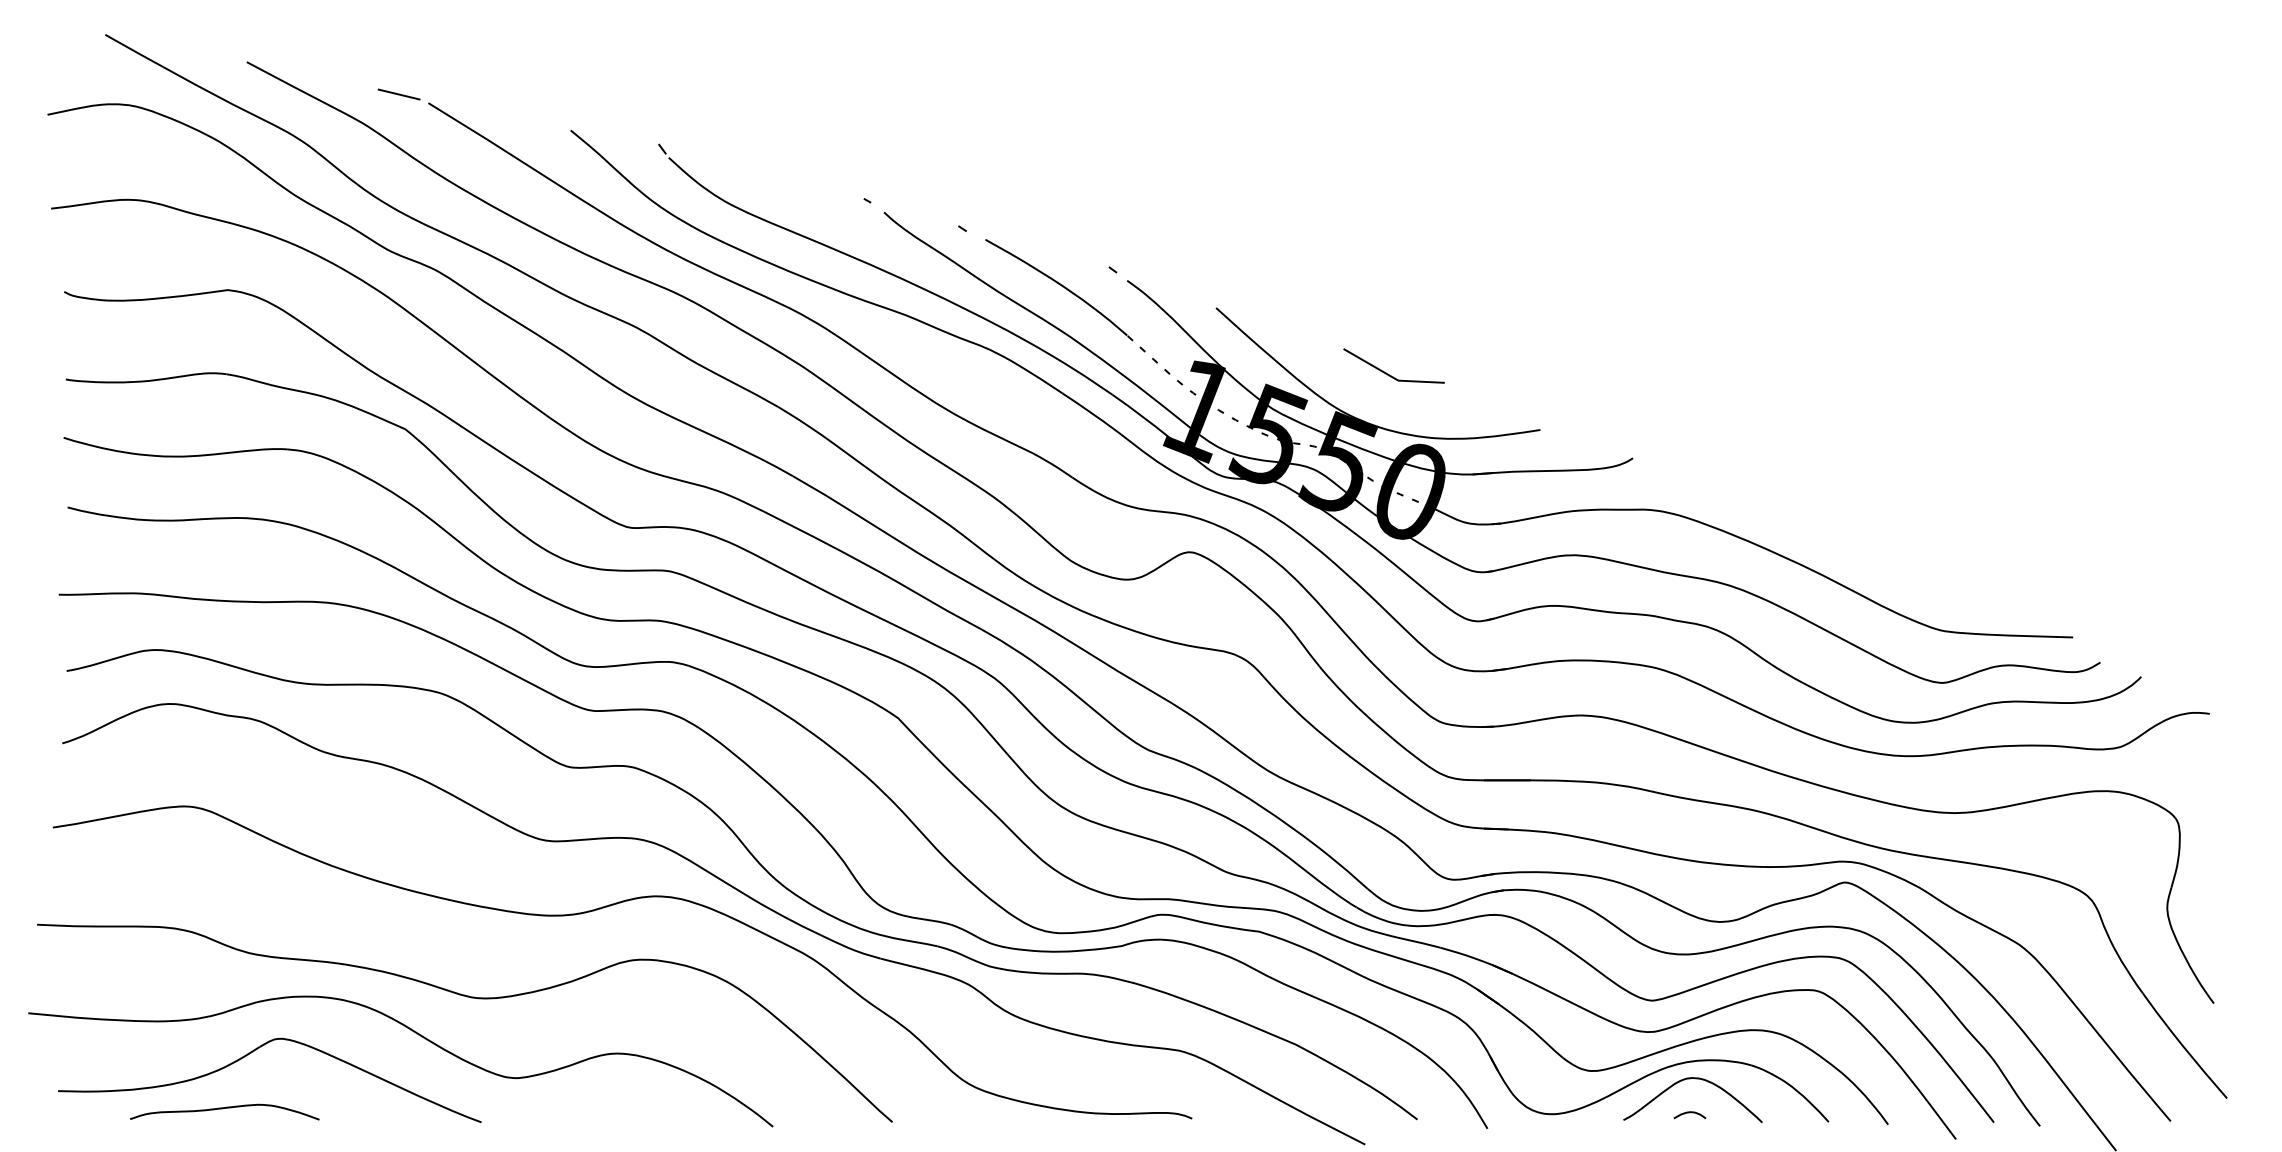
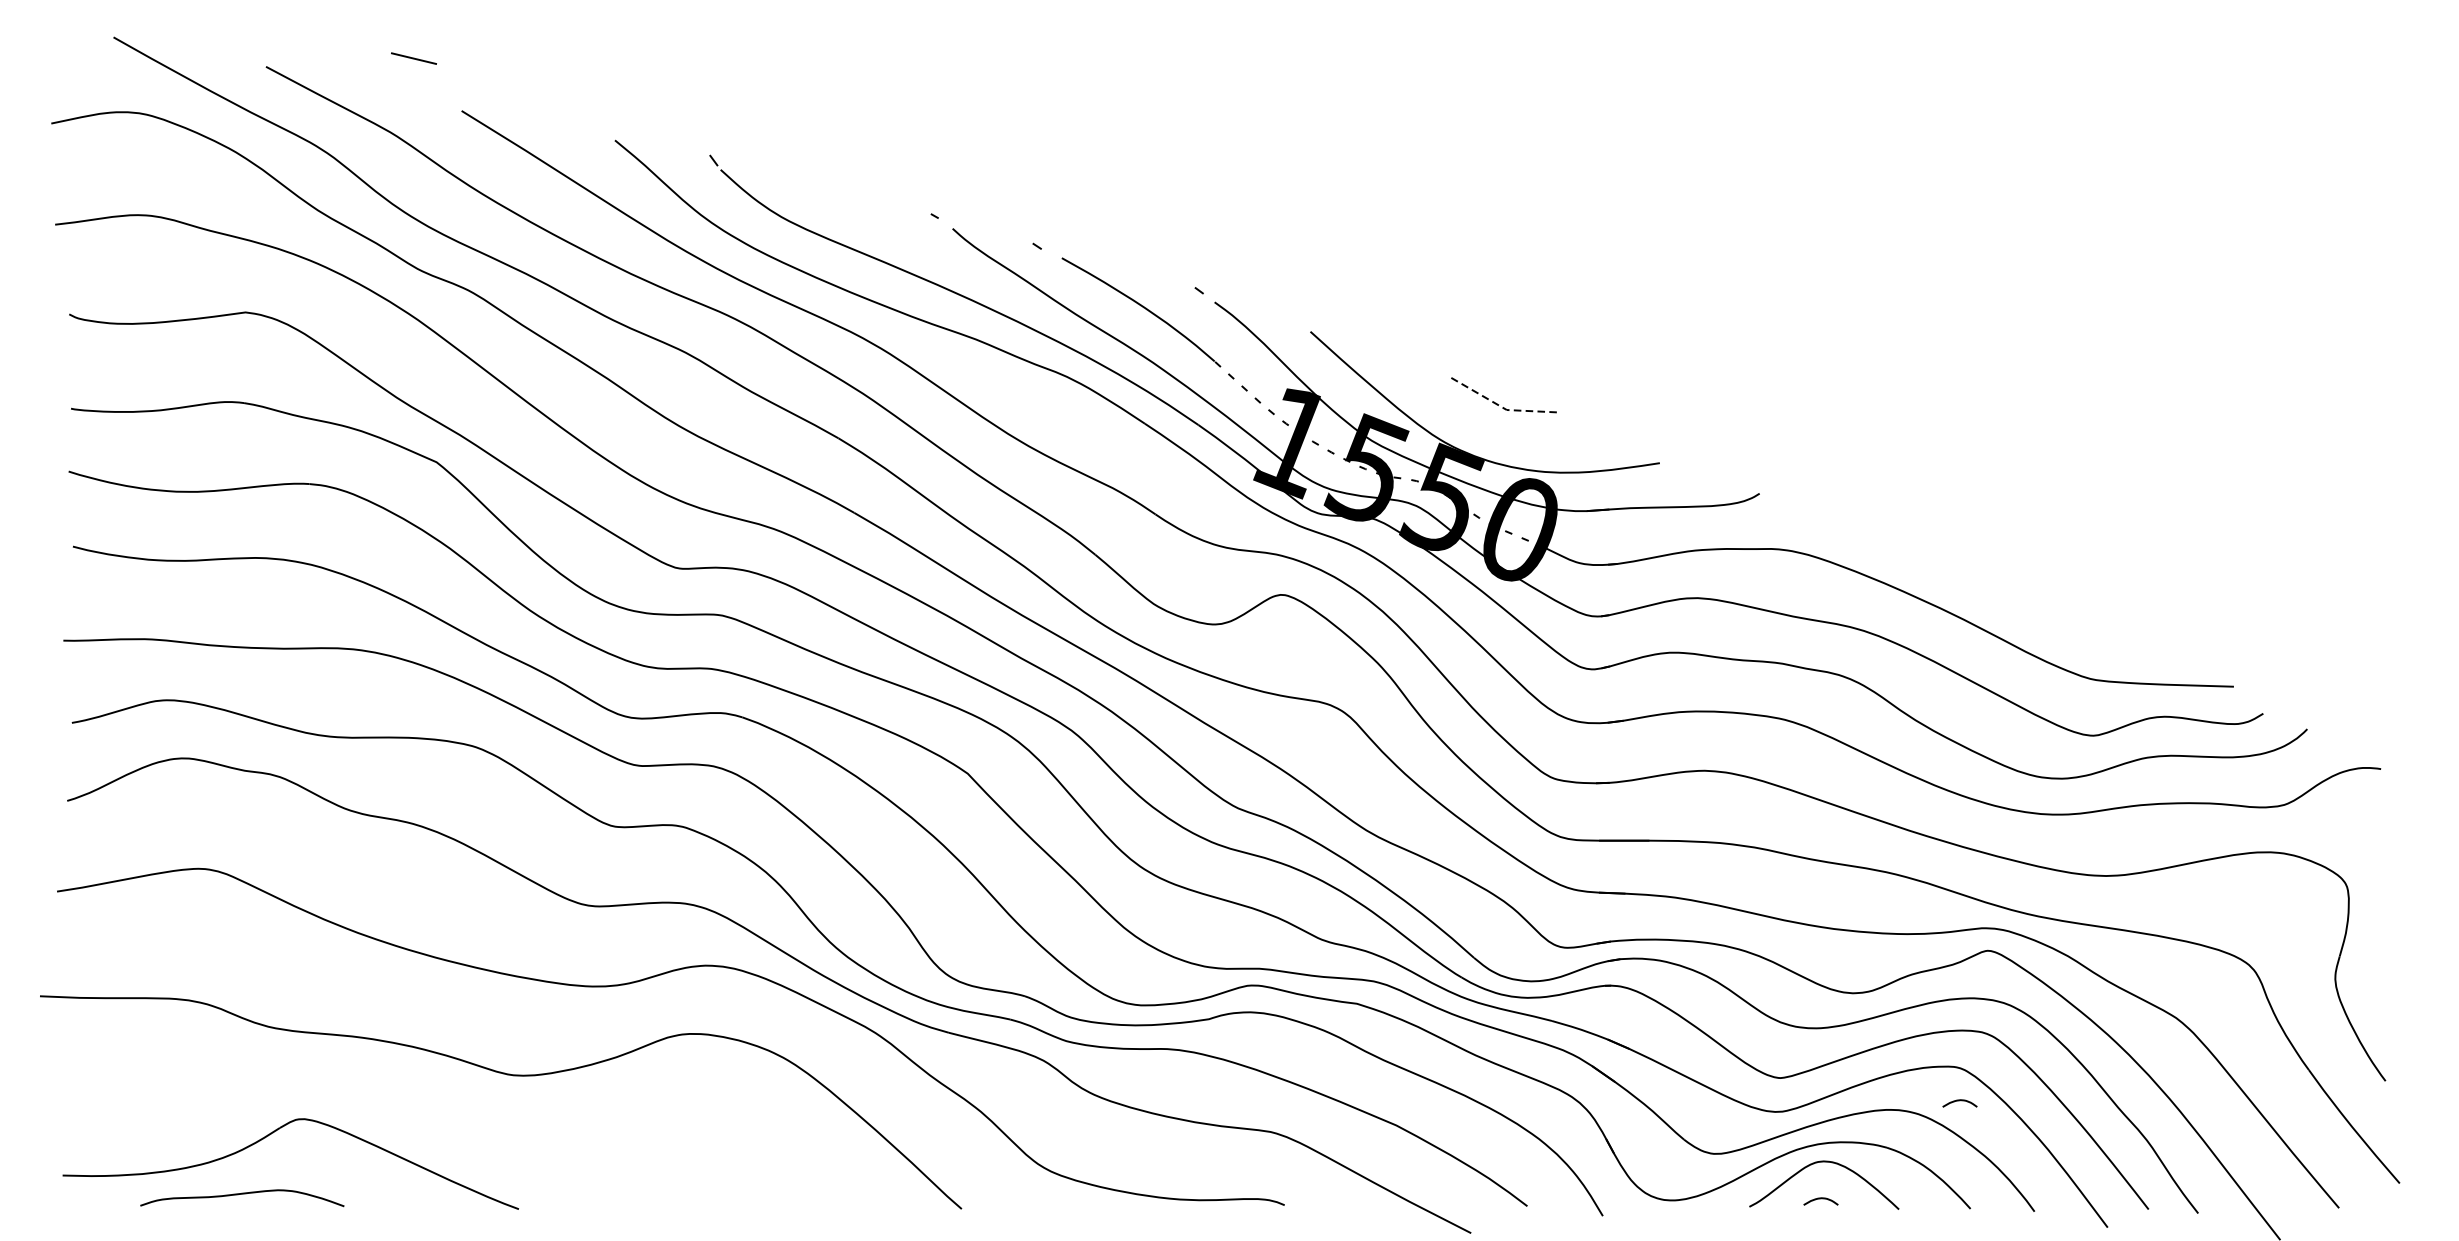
line: (398, 94) -> (413, 58), moved
line: (1391, 376) -> (1499, 405), solid -> dashed
curve: (1818, 1022) -> (1959, 1101), added
curve: (418, 1035) -> (451, 1115), removed

